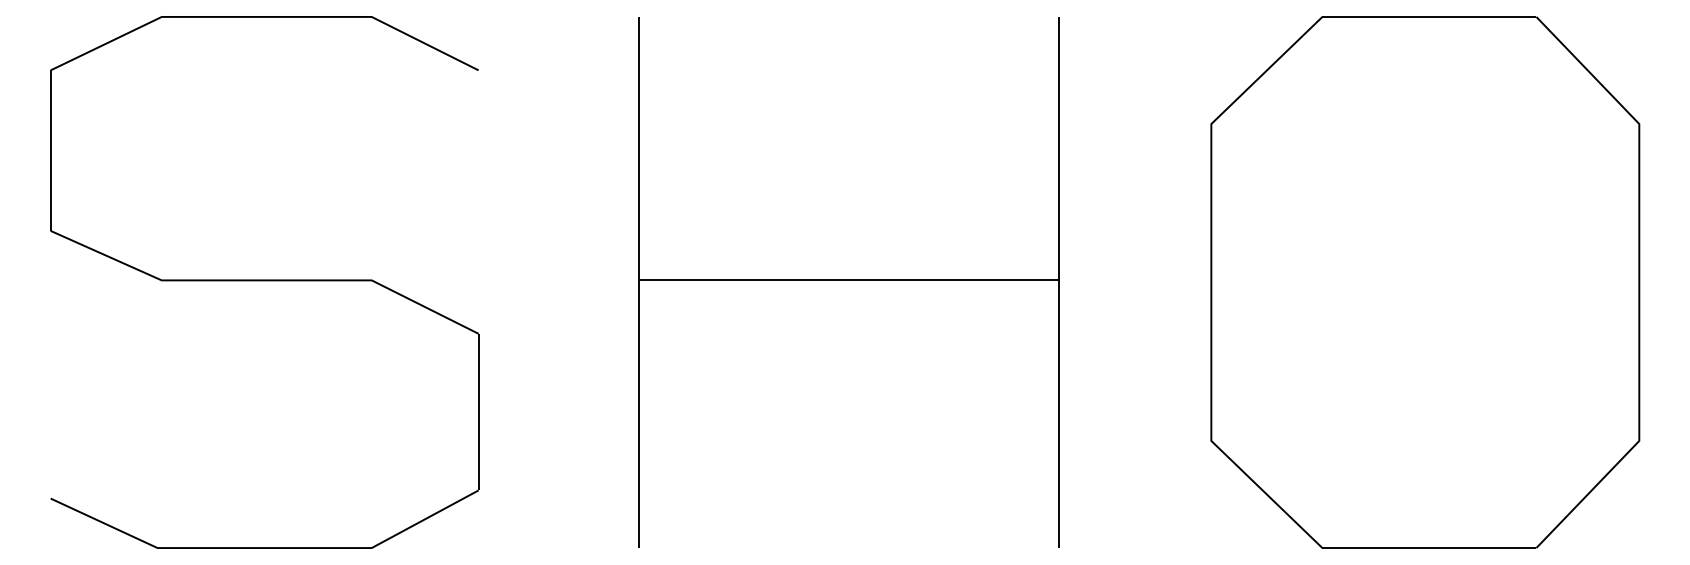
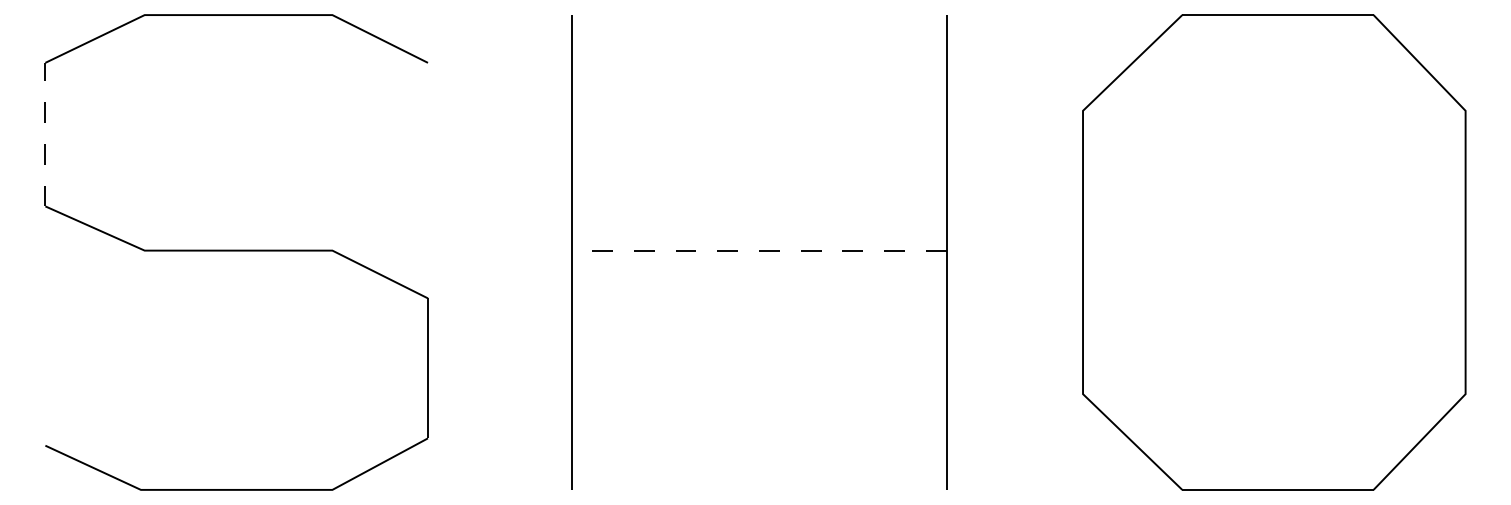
line: (50, 150) -> (45, 134), solid -> dashed
line: (849, 280) -> (759, 250), solid -> dashed

